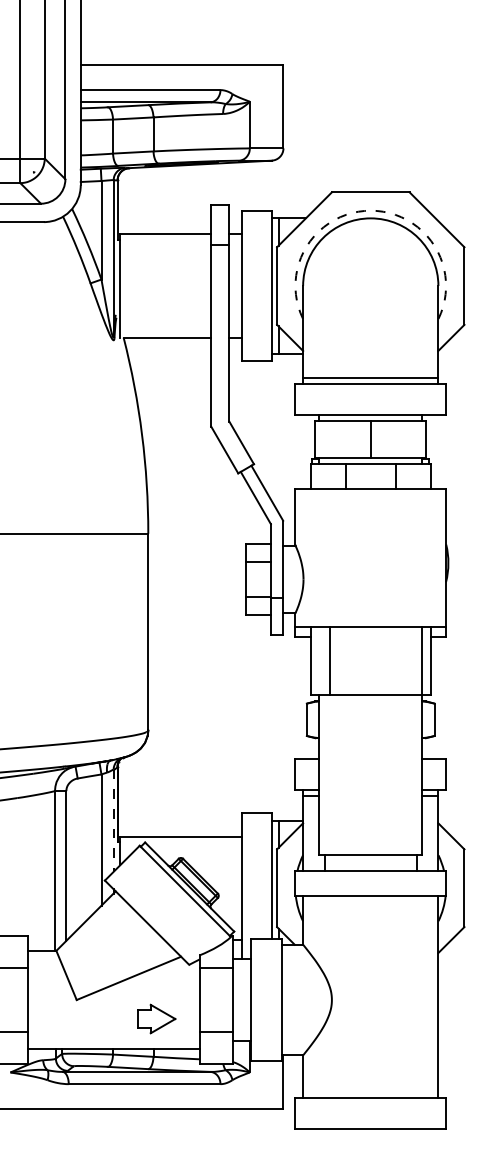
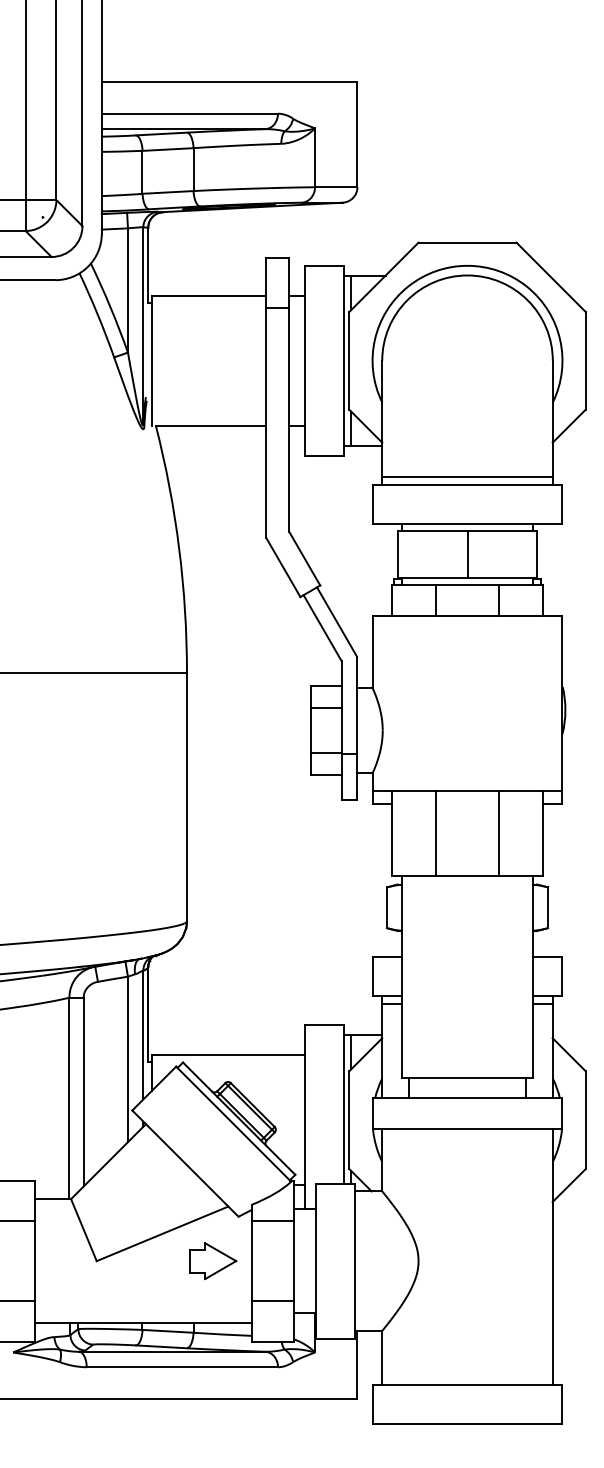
arc: (370, 210) -> (467, 265), dashed -> solid
line: (329, 660) -> (435, 832), moved
line: (421, 660) -> (498, 832), moved
line: (113, 821) -> (143, 1036), dashed -> solid
part: (156, 1018) -> (212, 1260), moved

